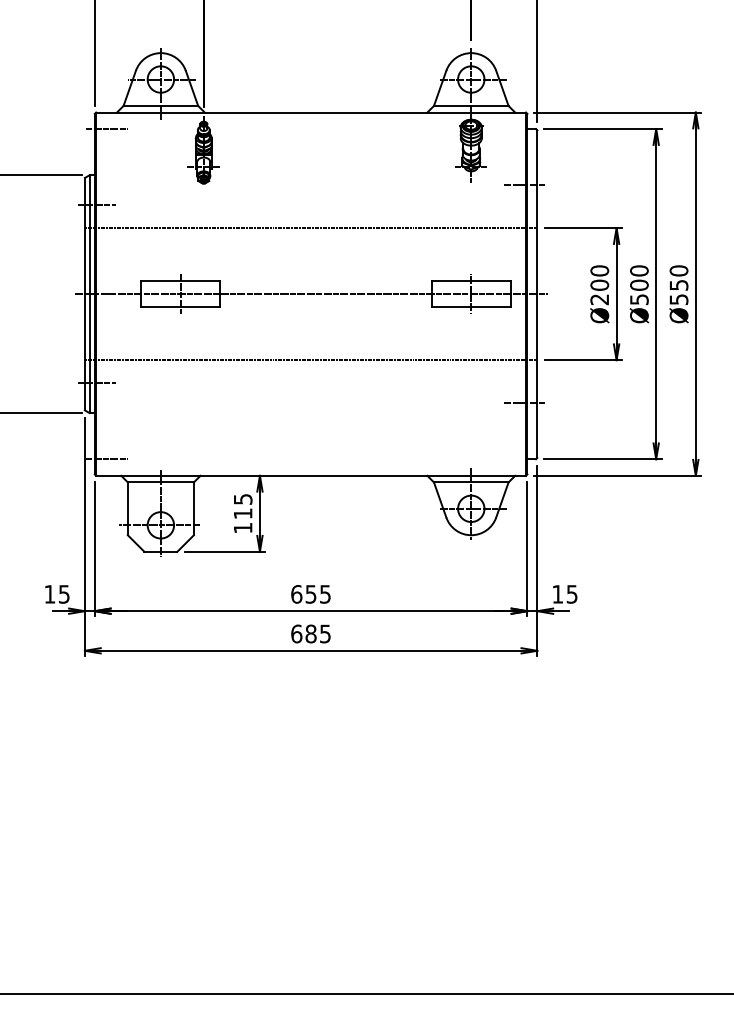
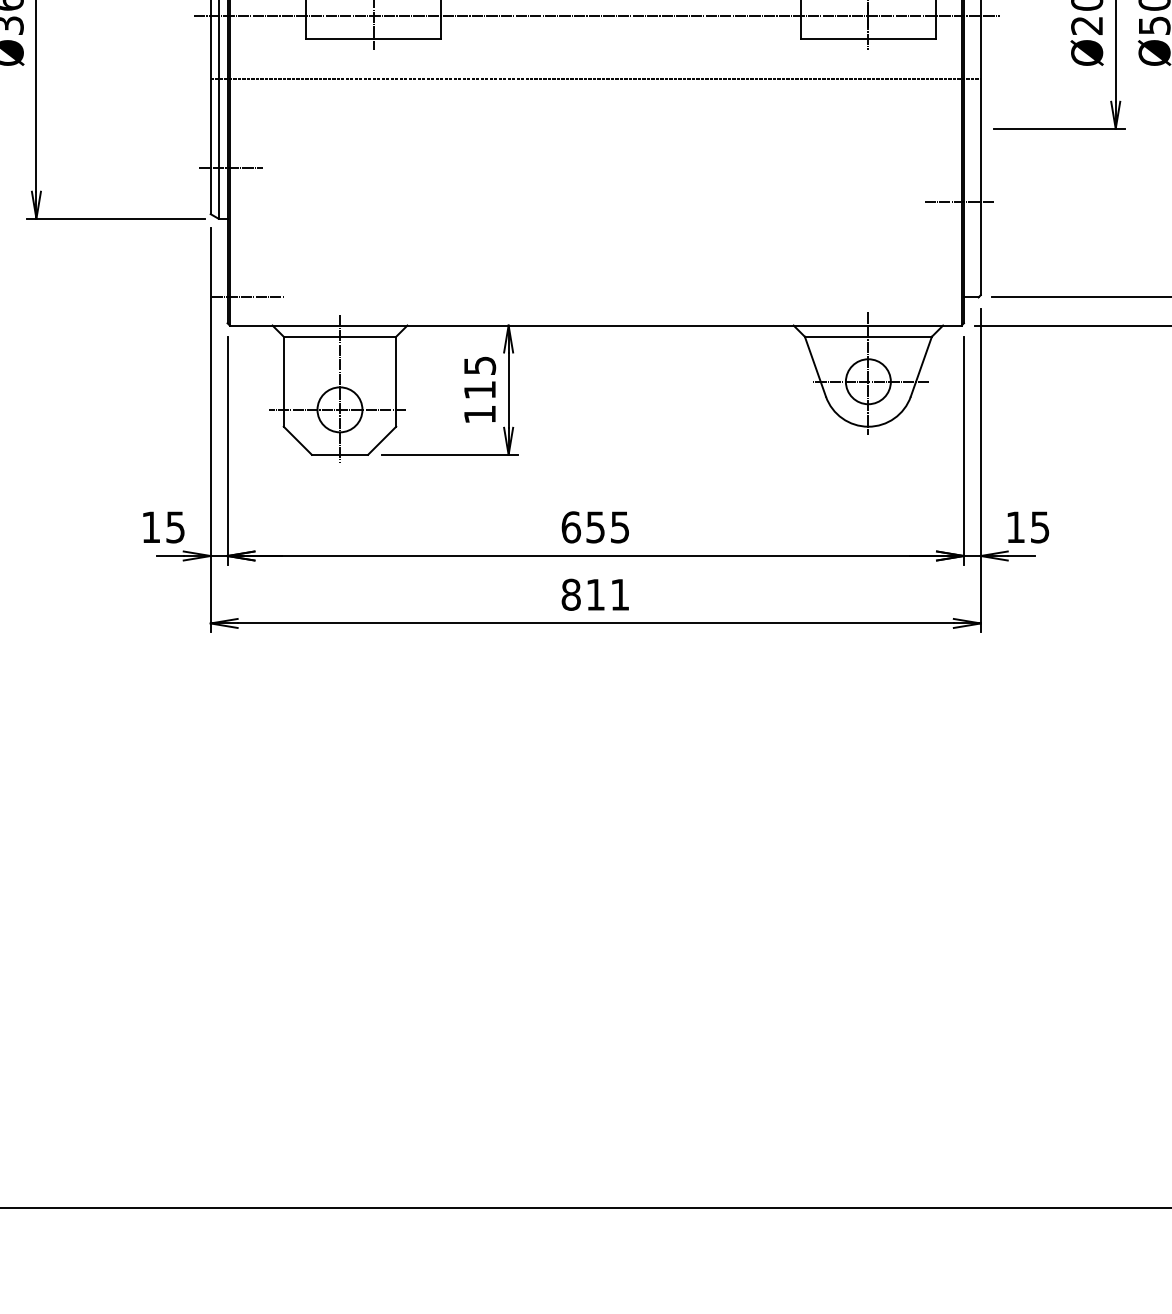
line: (310, 360) -> (594, 79), moved
text: (310, 633) -> (594, 593), 685 -> 811

